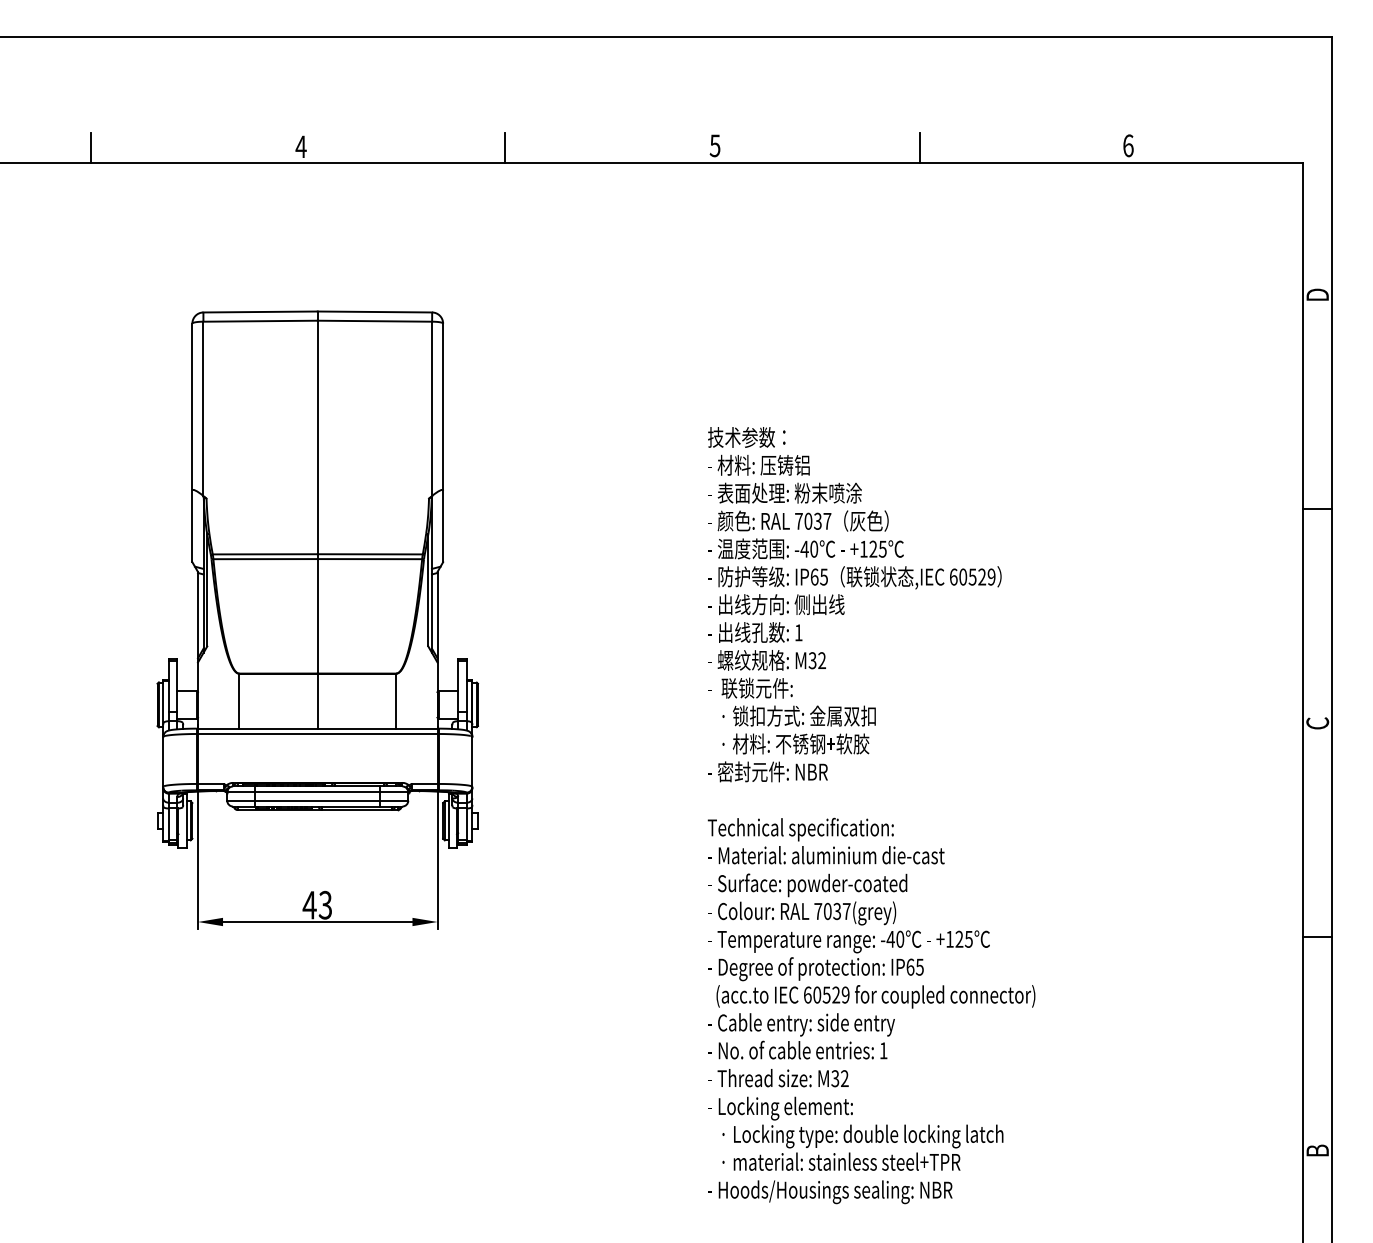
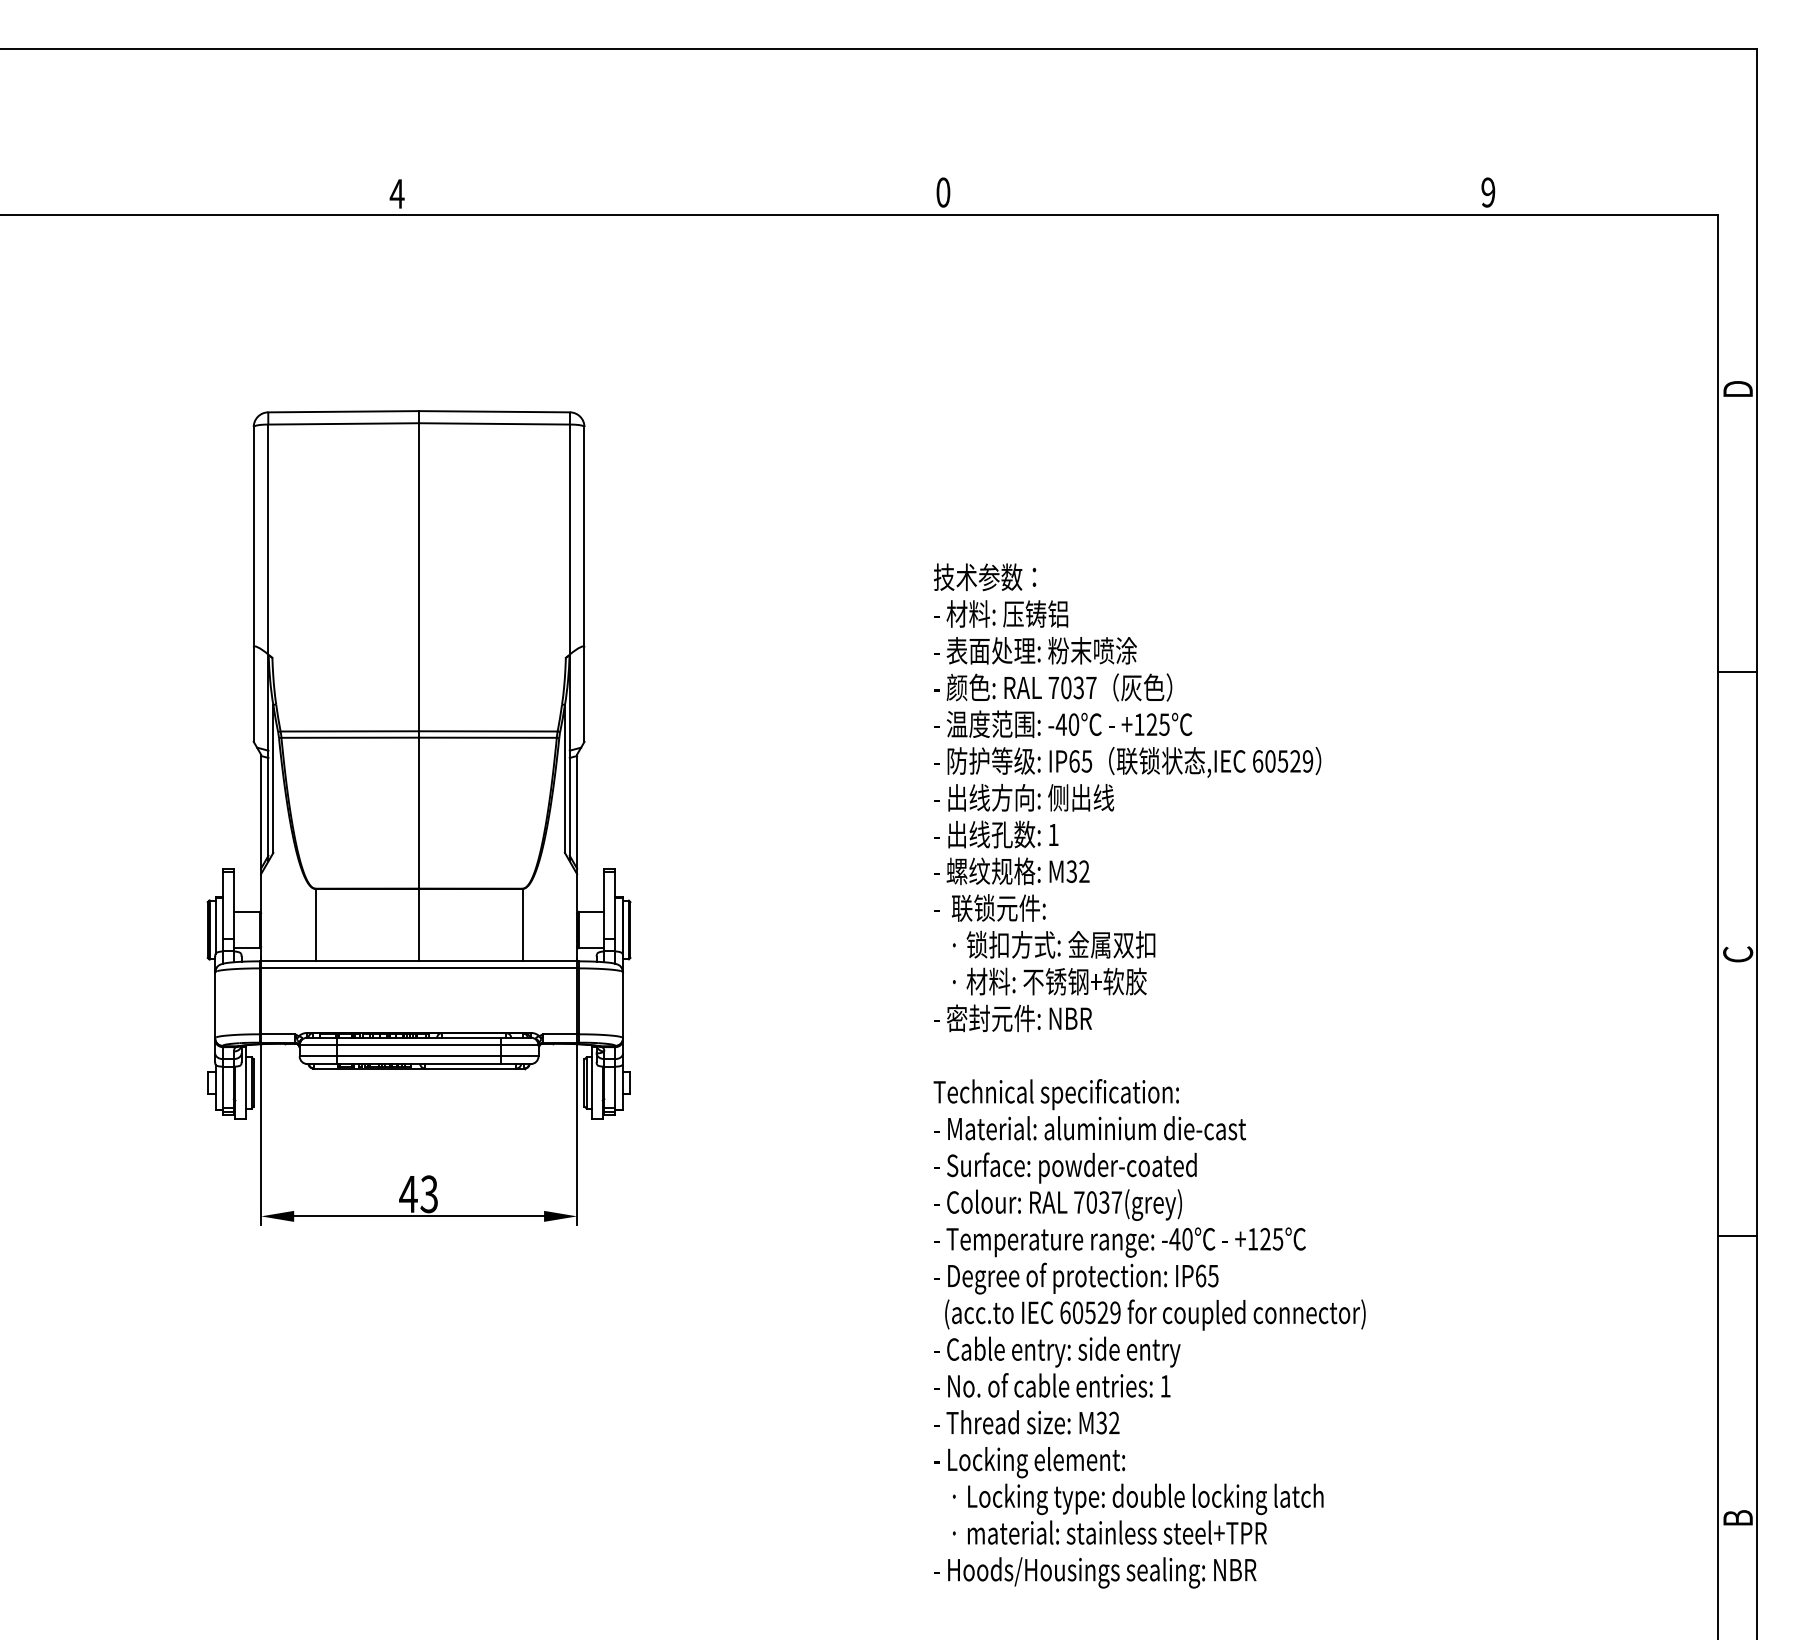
text: (715, 145) -> (943, 192), 5 -> 0
text: (1128, 145) -> (1488, 192), 6 -> 9
line: (91, 148) -> (120, 195), removed
line: (505, 148) -> (666, 195), removed
line: (919, 148) -> (1212, 195), removed

